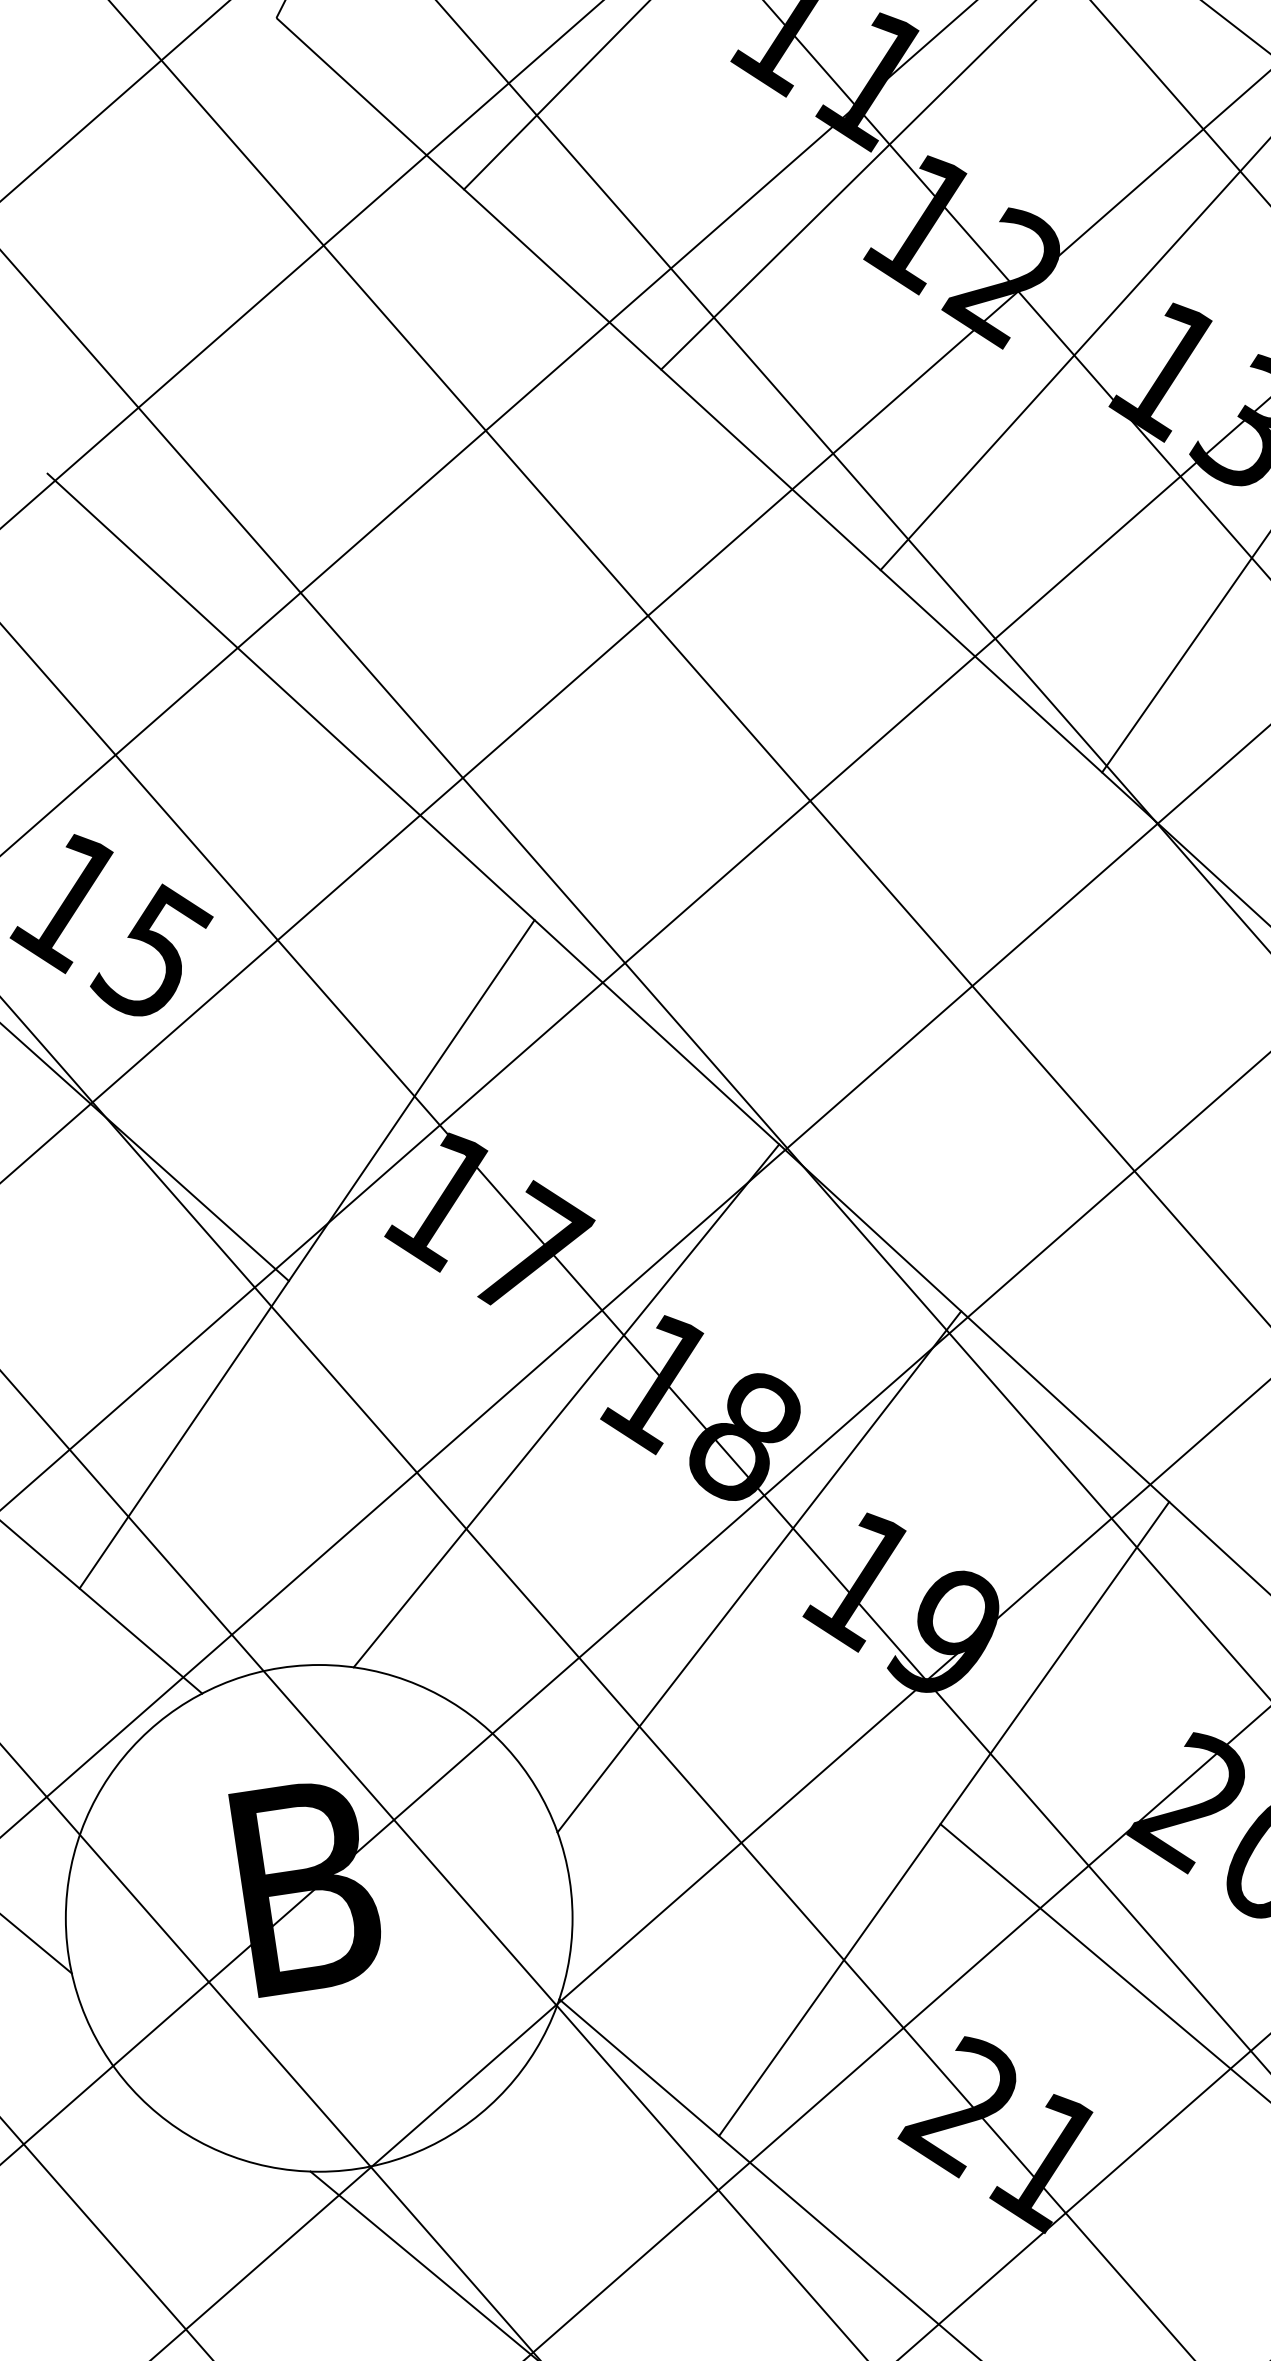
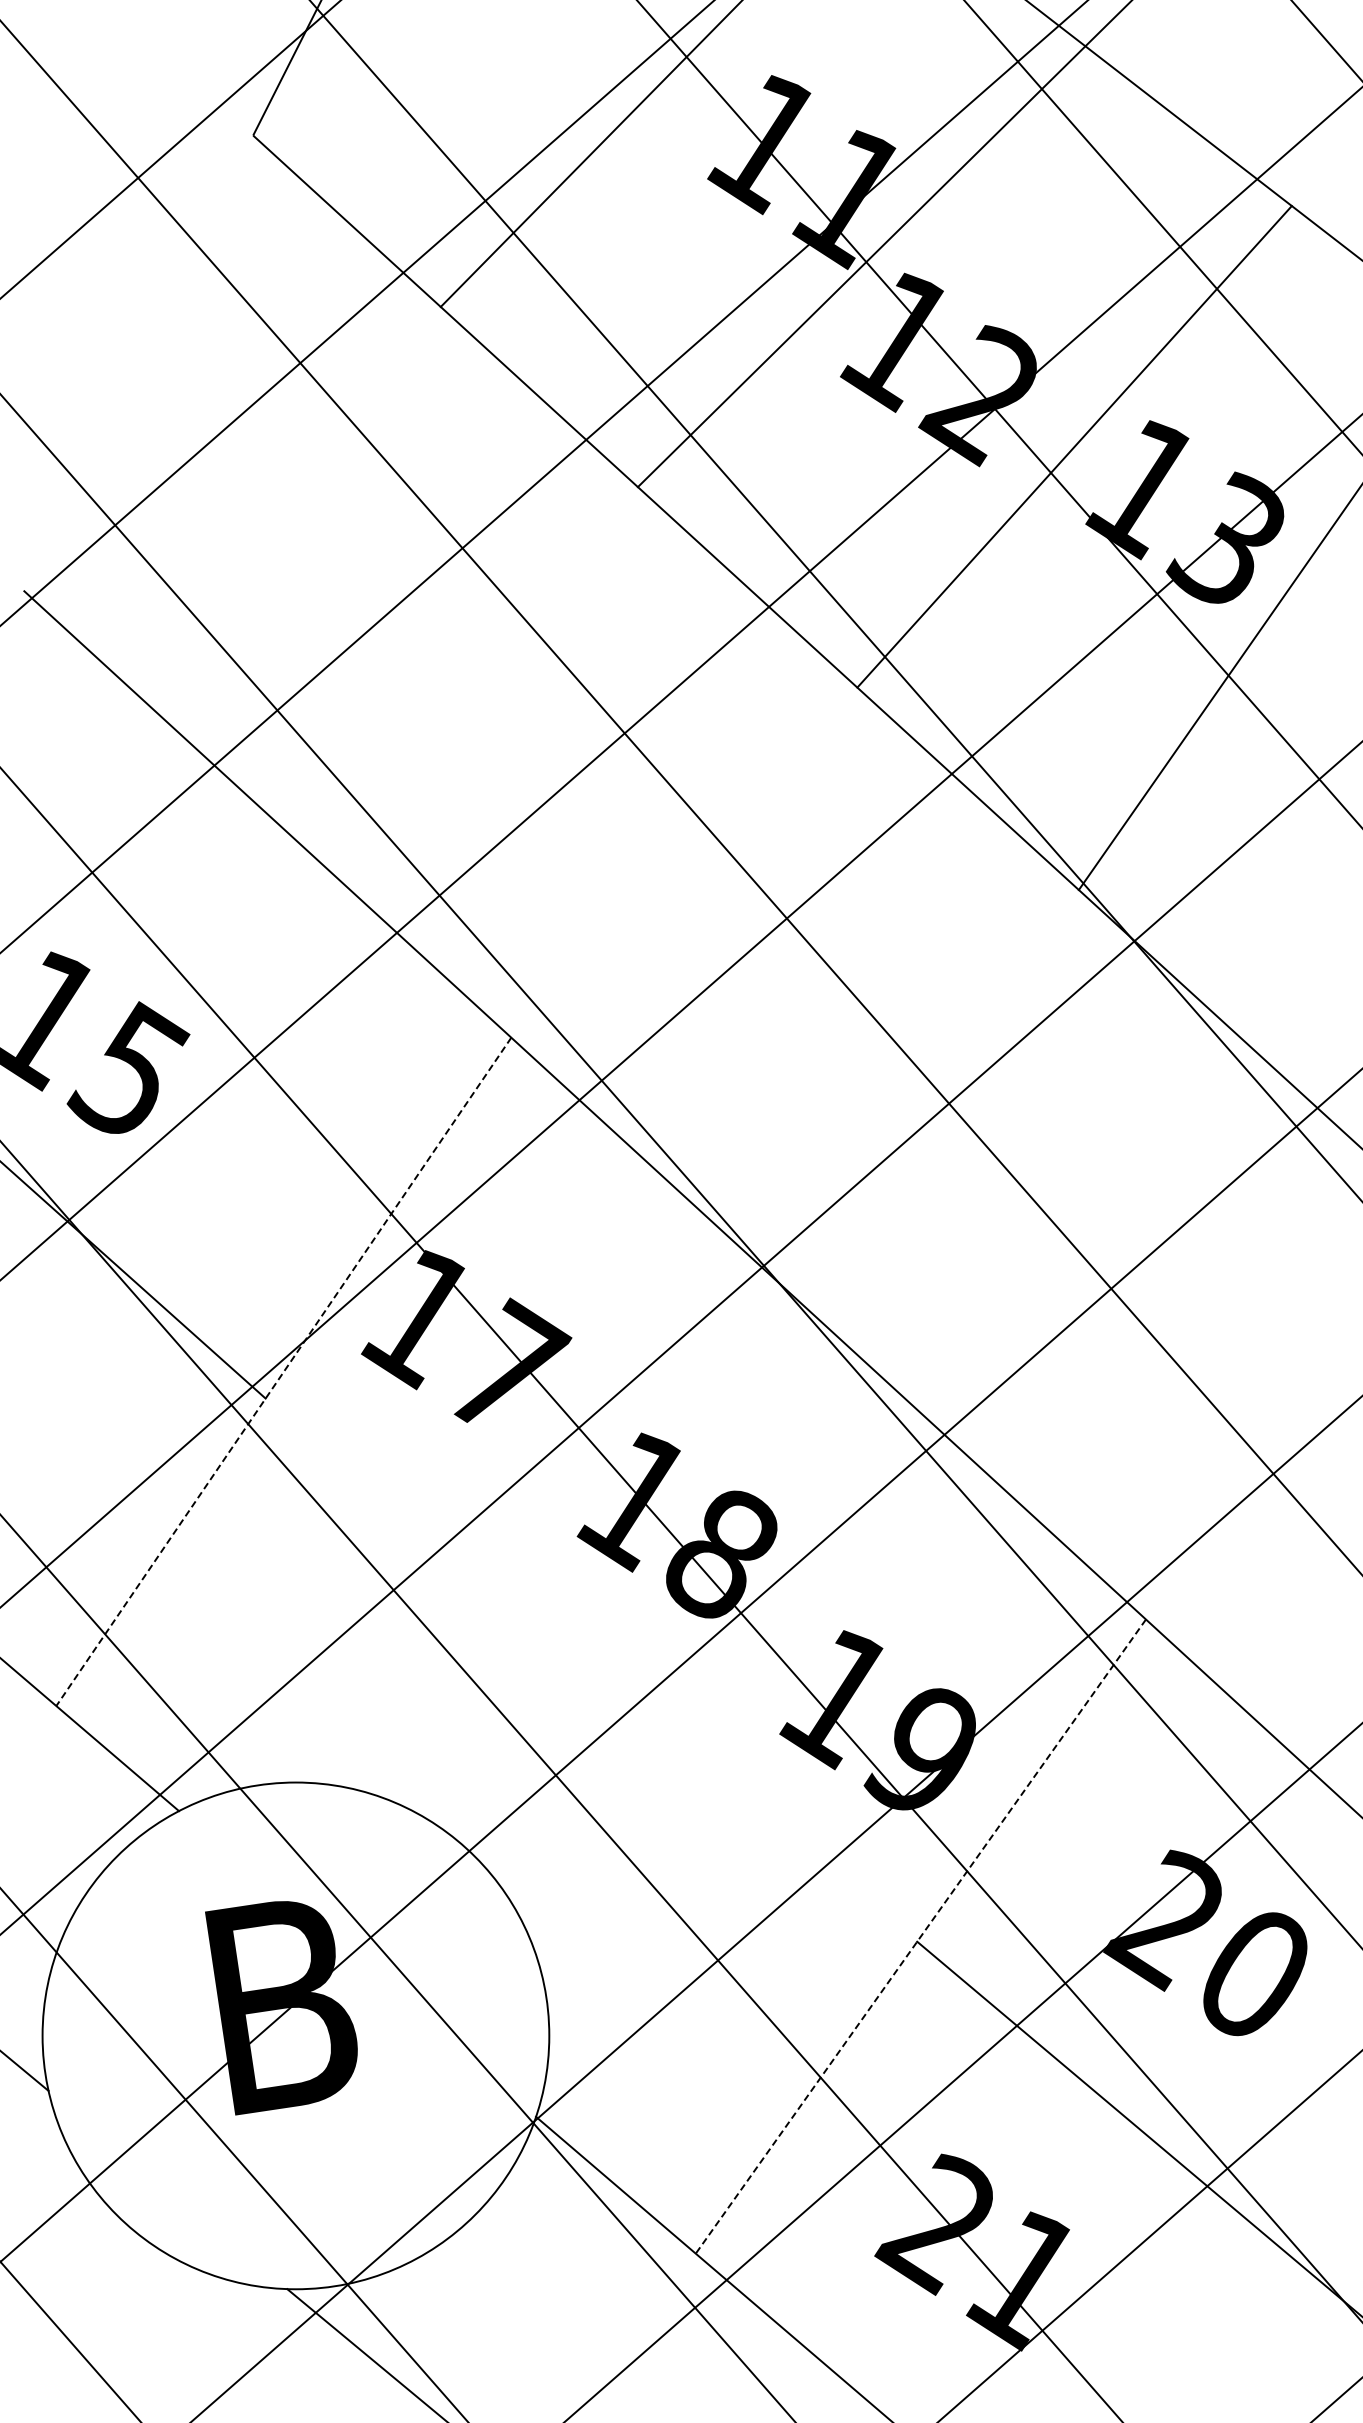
line: (306, 1254) -> (283, 1372), solid -> dashed
line: (566, 1404) -> (543, 1522), removed
line: (758, 1570) -> (735, 1688), removed
line: (943, 1818) -> (920, 1936), solid -> dashed

